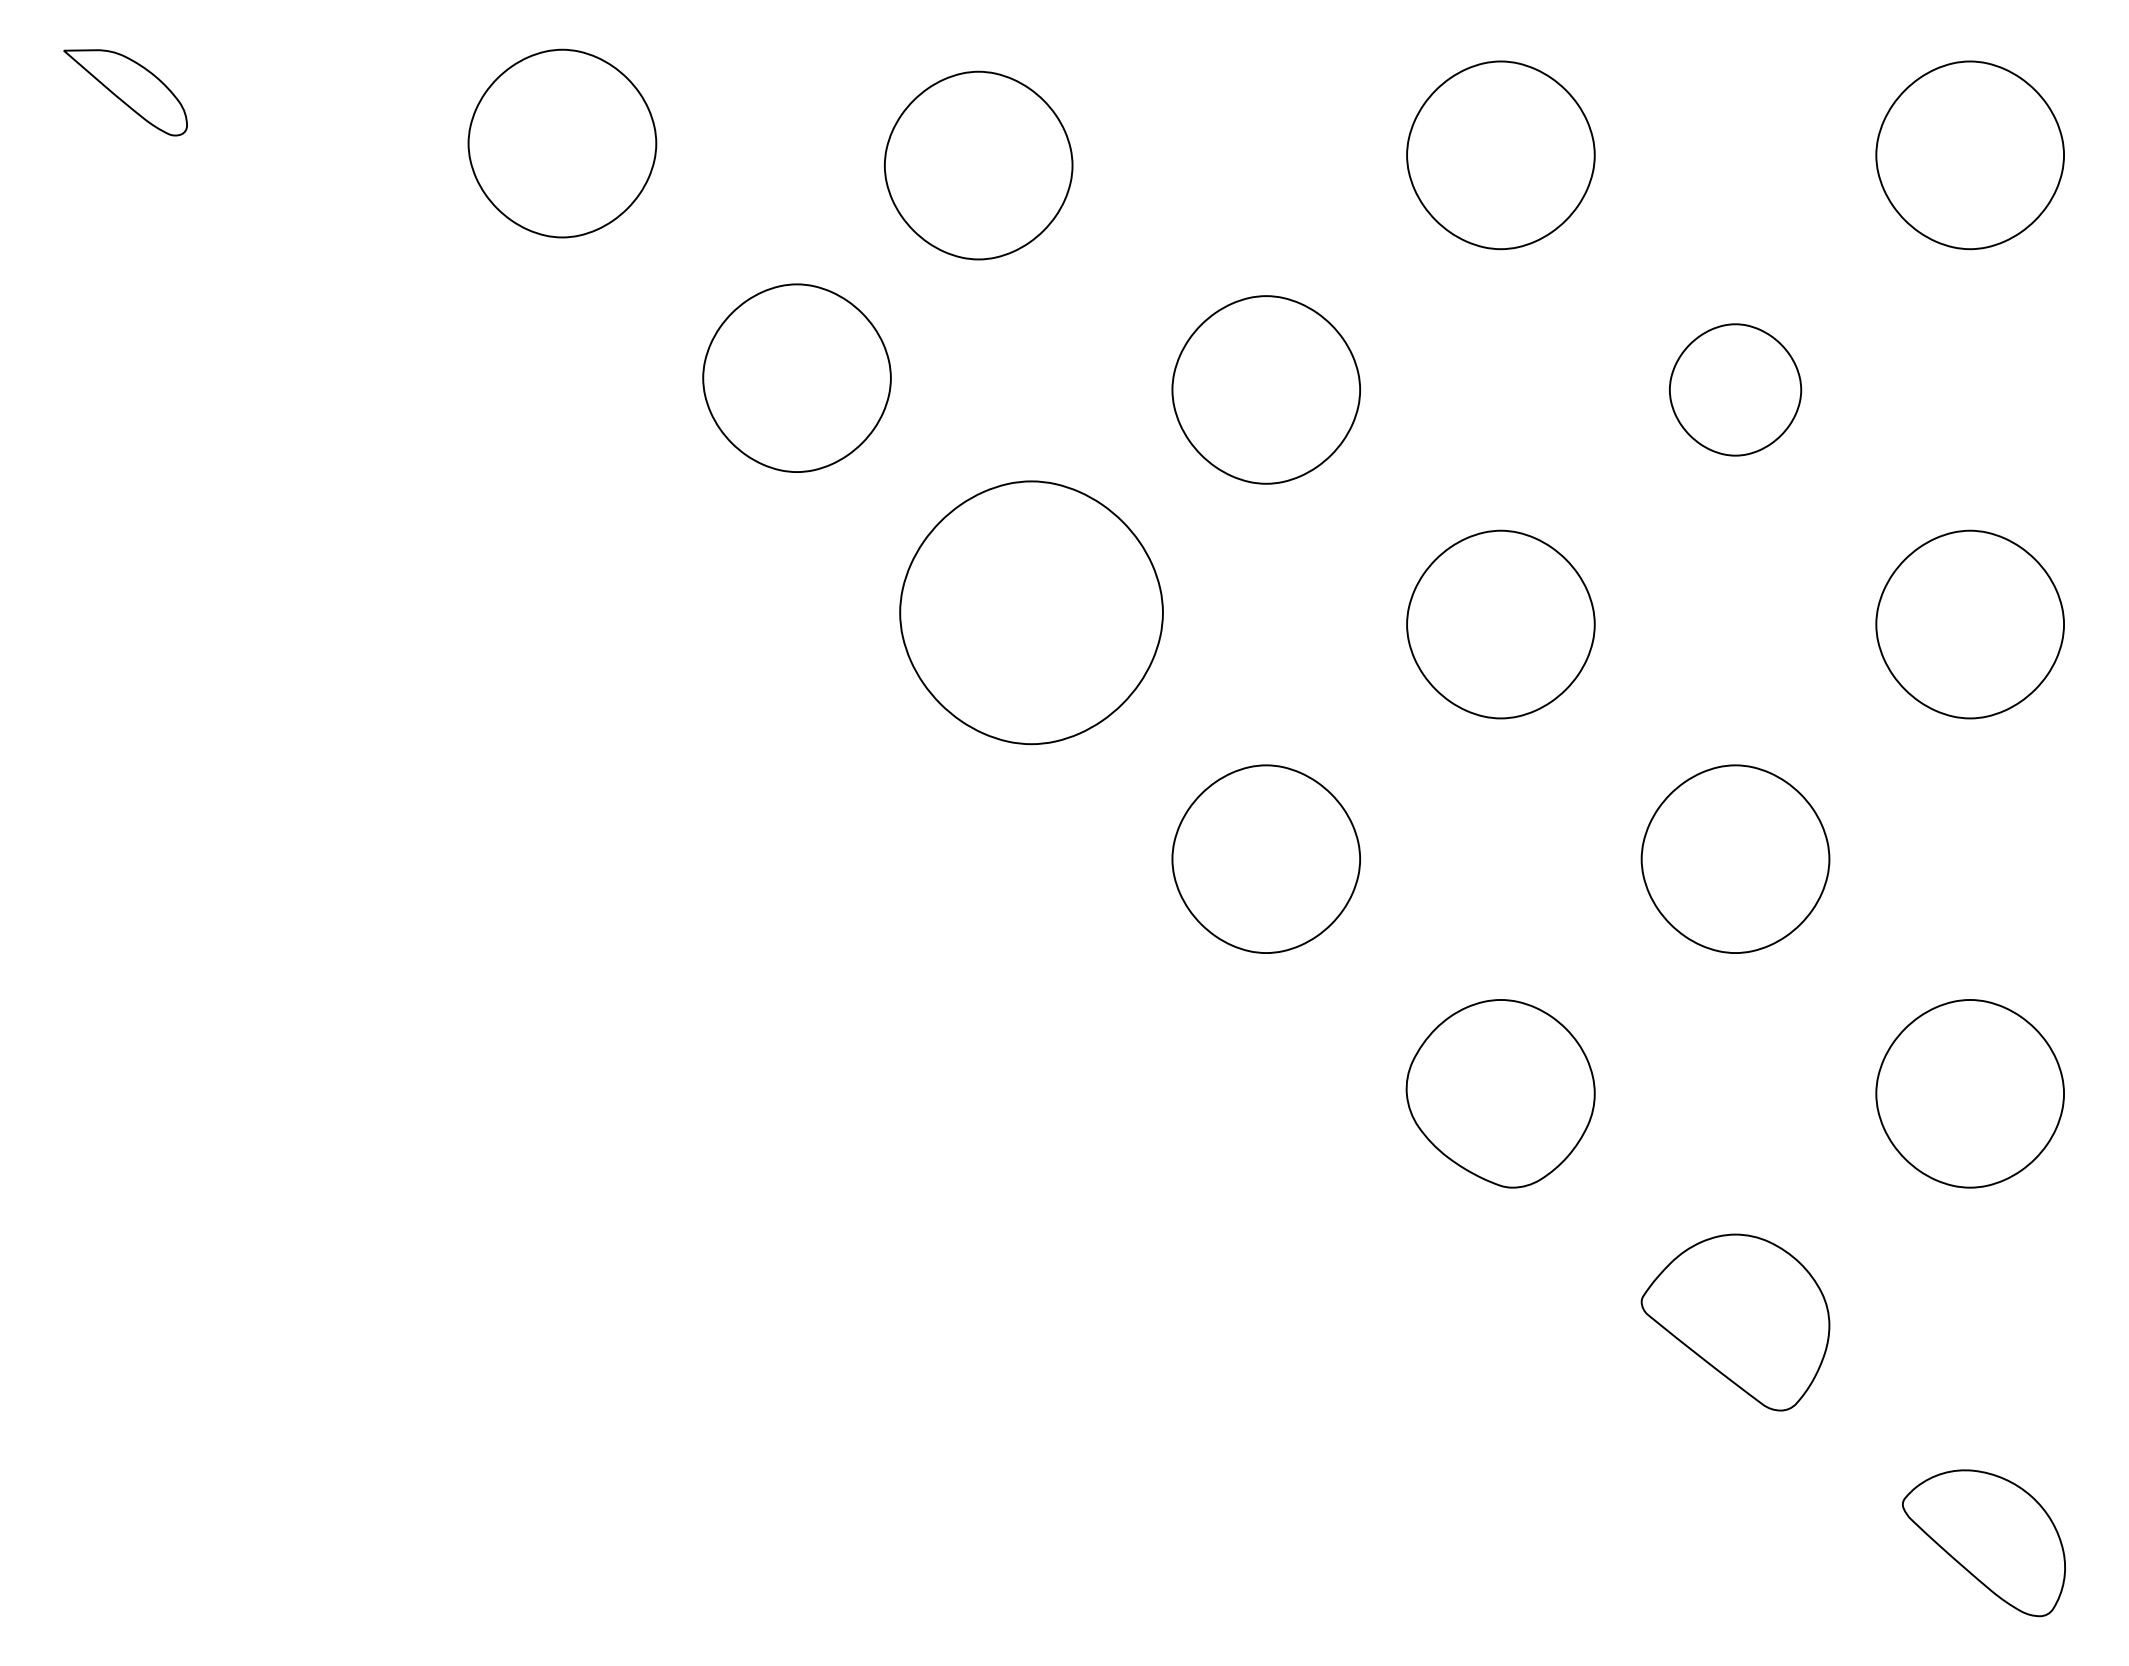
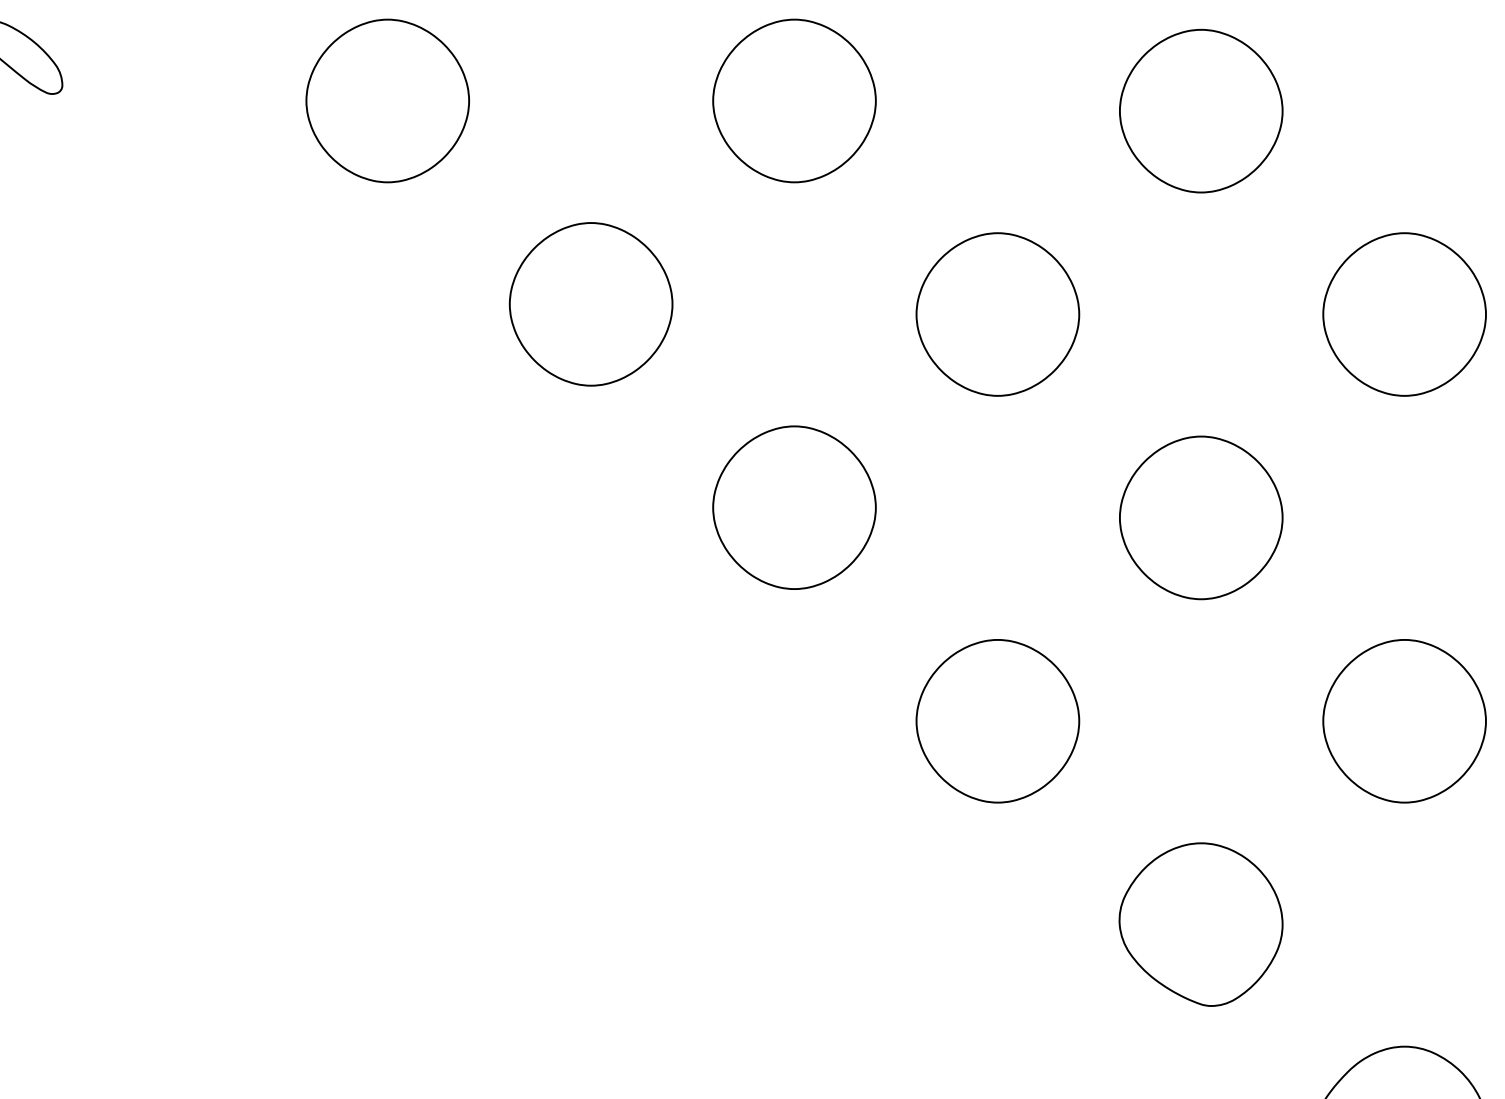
part: (978, 165) -> (794, 100), moved
part: (1735, 389) -> (1404, 314), size x1.43
part: (1031, 612) -> (794, 507), size x0.71

